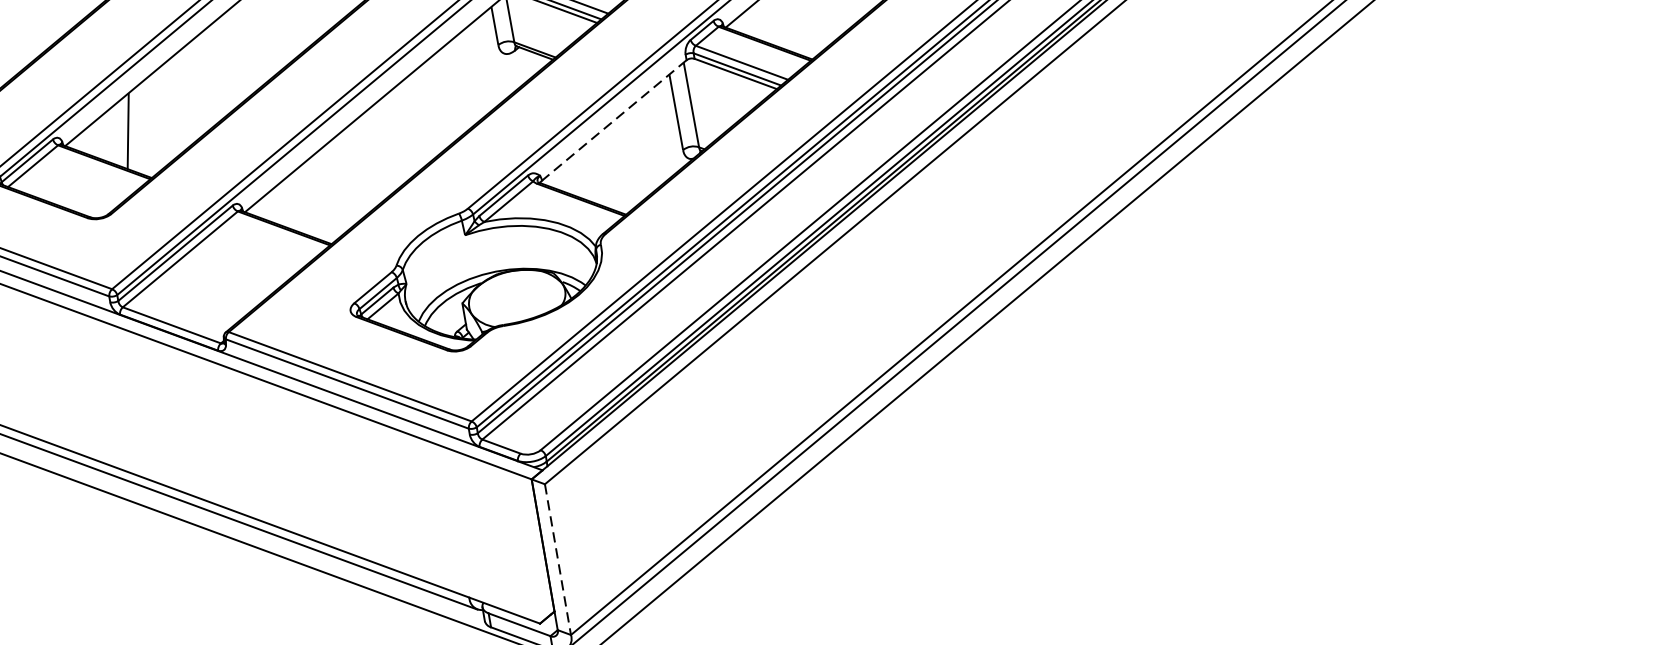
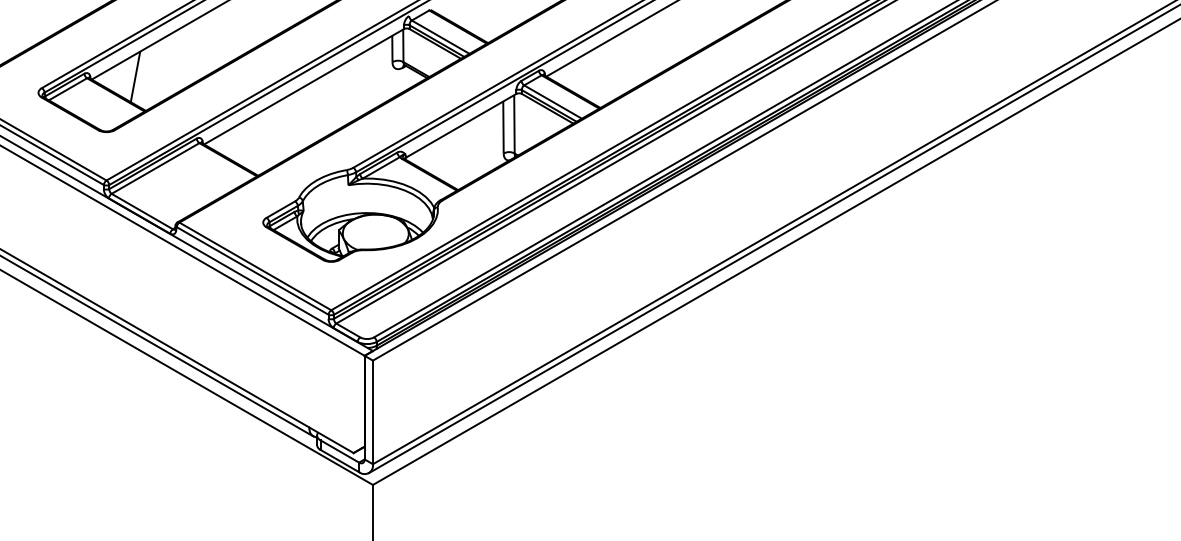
line: (614, 119) -> (461, 125), dashed -> solid
line: (557, 559) -> (372, 412), dashed -> solid

